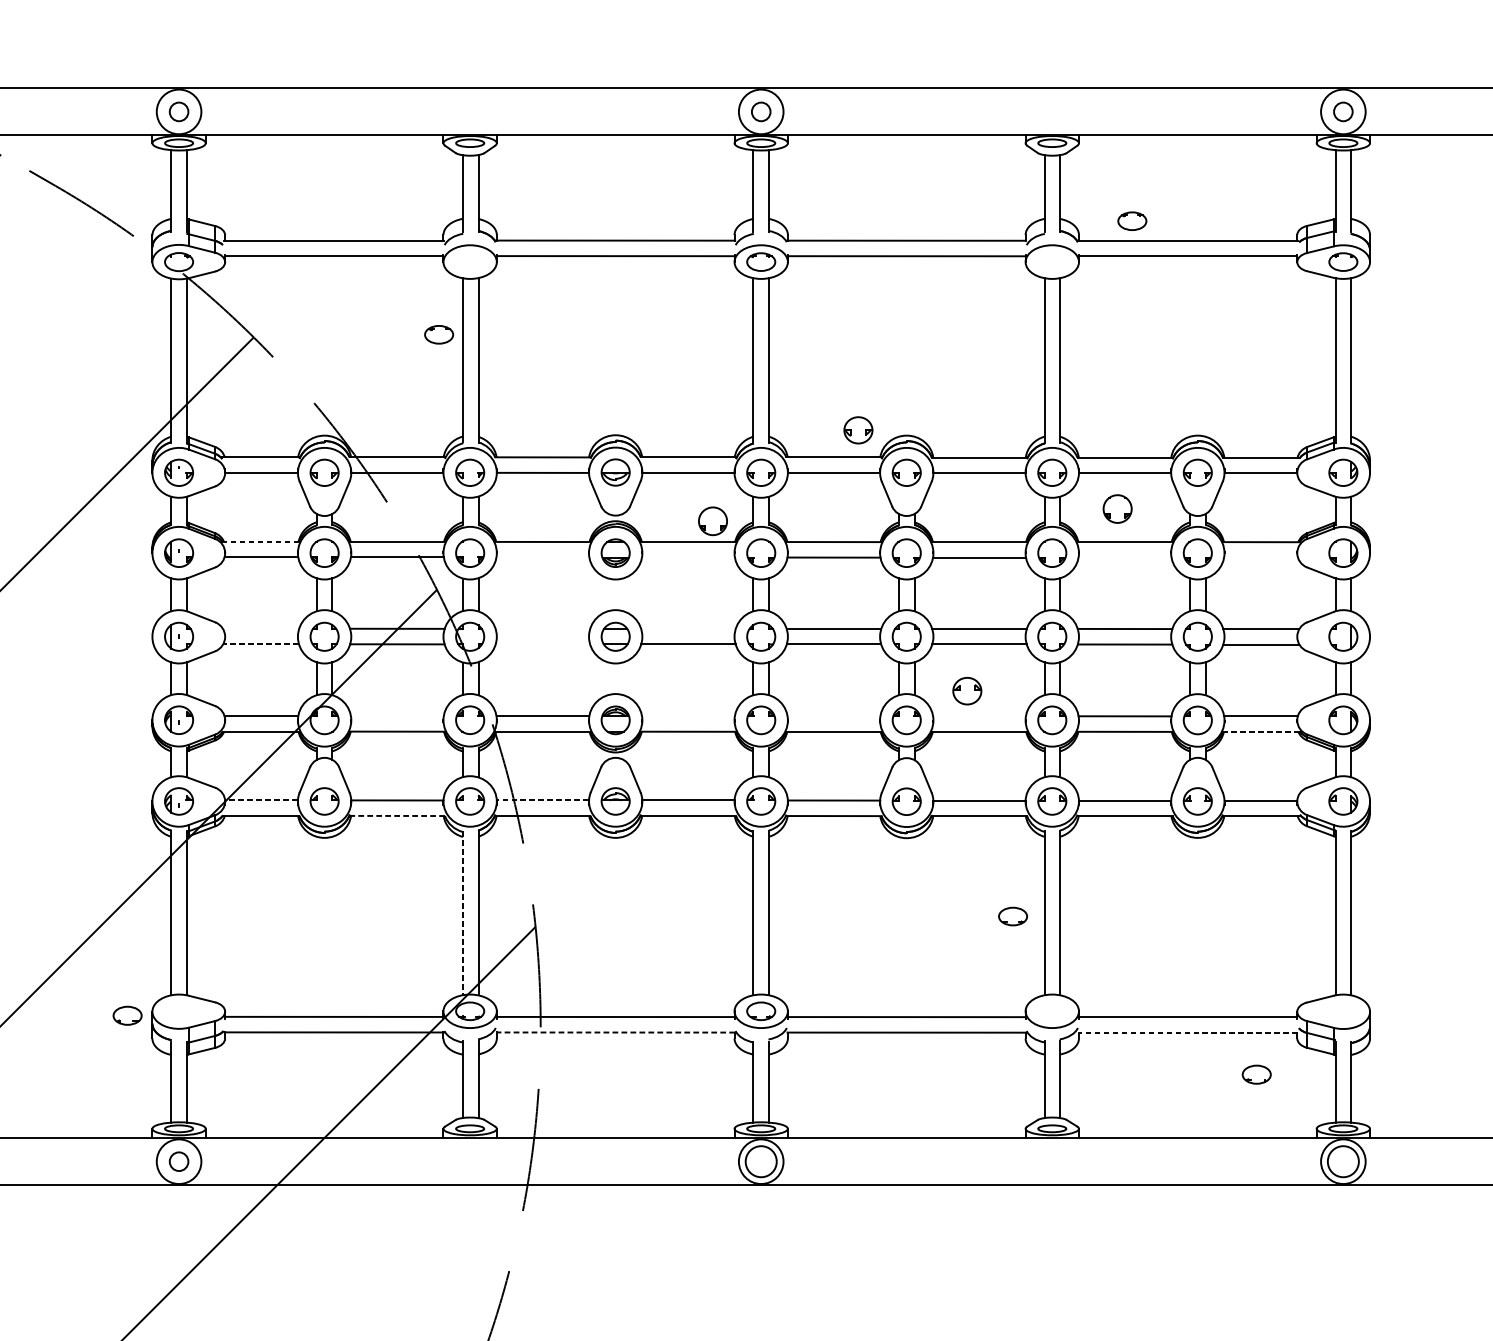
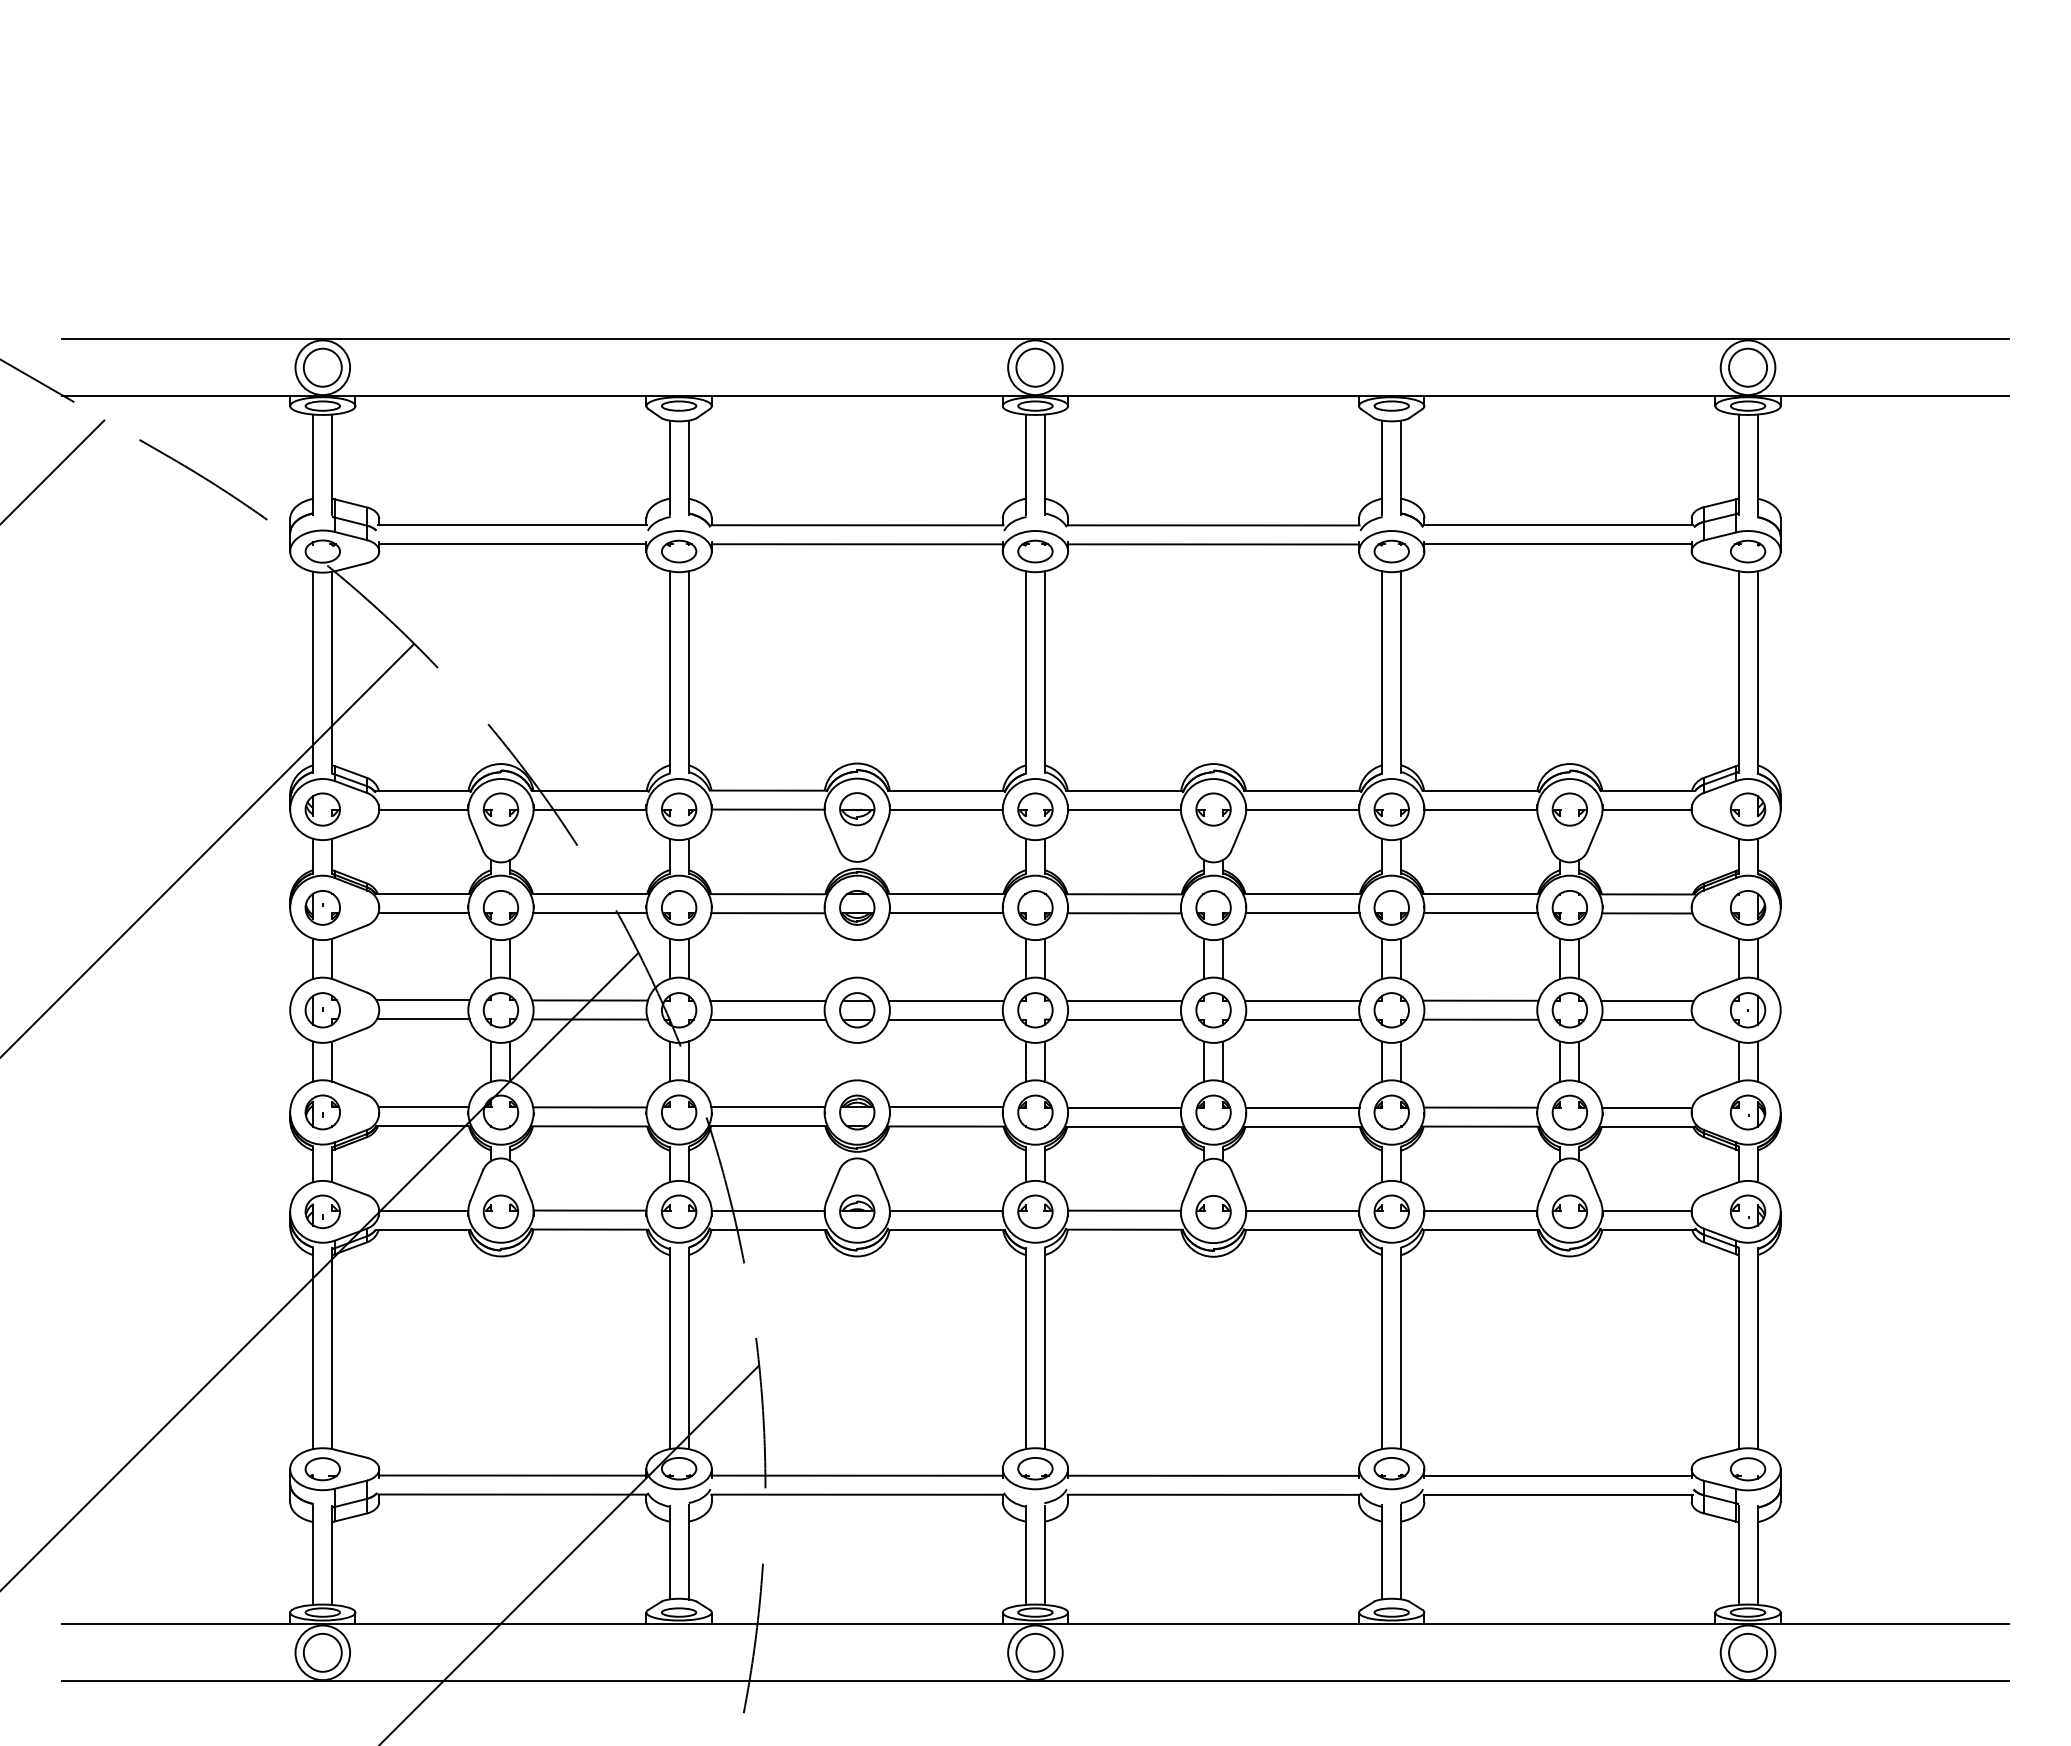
circle: (178, 111) -> (322, 367), size x1.67
circle: (761, 111) -> (1035, 367), size x1.67
circle: (1343, 111) -> (1748, 367), size x1.67
part: (1132, 221) -> (1391, 551), moved
part: (439, 334) -> (679, 551), moved
part: (858, 430) -> (1154, 757), removed
part: (1117, 508) -> (1471, 853), removed
part: (713, 520) -> (976, 868), removed
line: (261, 542) -> (423, 894), dashed -> solid
line: (543, 557) -> (768, 913), added
line: (688, 557) -> (946, 913), added
line: (1124, 557) -> (1480, 913), added
line: (1261, 557) -> (1647, 913), added
line: (260, 628) -> (422, 1000), added
line: (543, 628) -> (768, 1000), added
line: (688, 628) -> (946, 1000), added
line: (260, 644) -> (422, 1019), dashed -> solid
line: (543, 644) -> (768, 1019), added
part: (967, 690) -> (1287, 1076), removed
line: (396, 716) -> (589, 1107), added
line: (688, 716) -> (946, 1107), added
line: (833, 716) -> (1124, 1107), added
line: (979, 716) -> (1302, 1107), added
line: (1261, 731) -> (1647, 1126), dashed -> solid
line: (261, 800) -> (423, 1210), dashed -> solid
line: (542, 800) -> (767, 1210), dashed -> solid
line: (396, 815) -> (589, 1229), dashed -> solid
line: (463, 913) -> (670, 1349), dashed -> solid
part: (1012, 916) -> (1391, 1468), moved
part: (127, 1016) -> (322, 1469), moved
line: (615, 1032) -> (856, 1494), dashed -> solid
line: (1187, 1032) -> (1557, 1494), dashed -> solid
part: (1257, 1074) -> (1748, 1469), moved
circle: (178, 1161) -> (322, 1652), size x1.67

